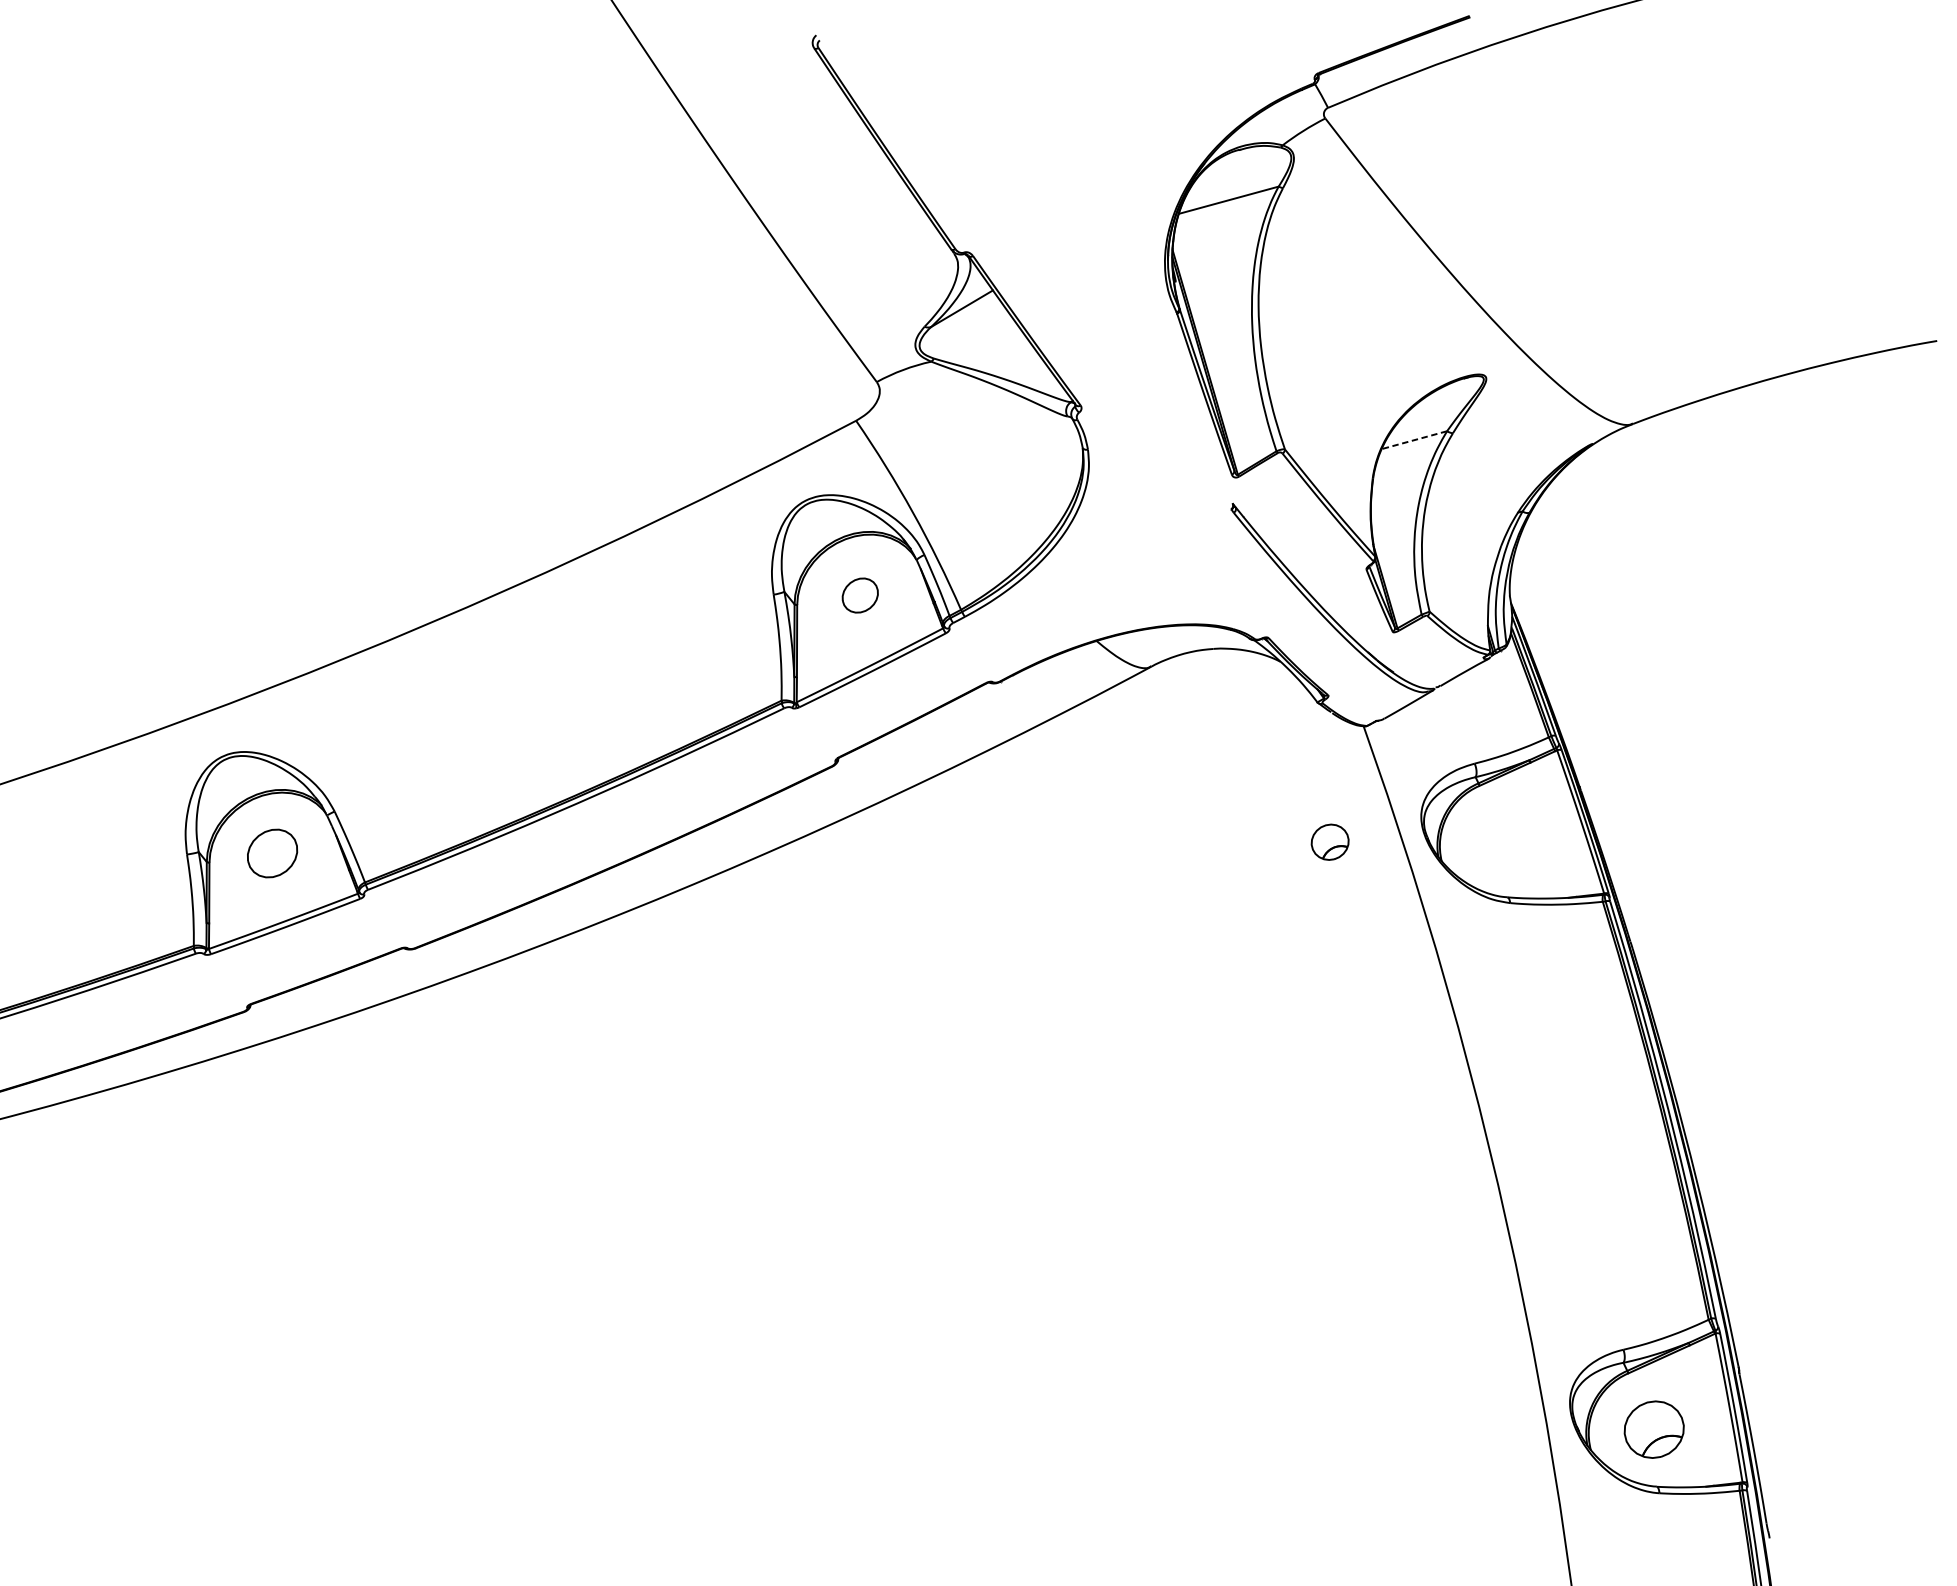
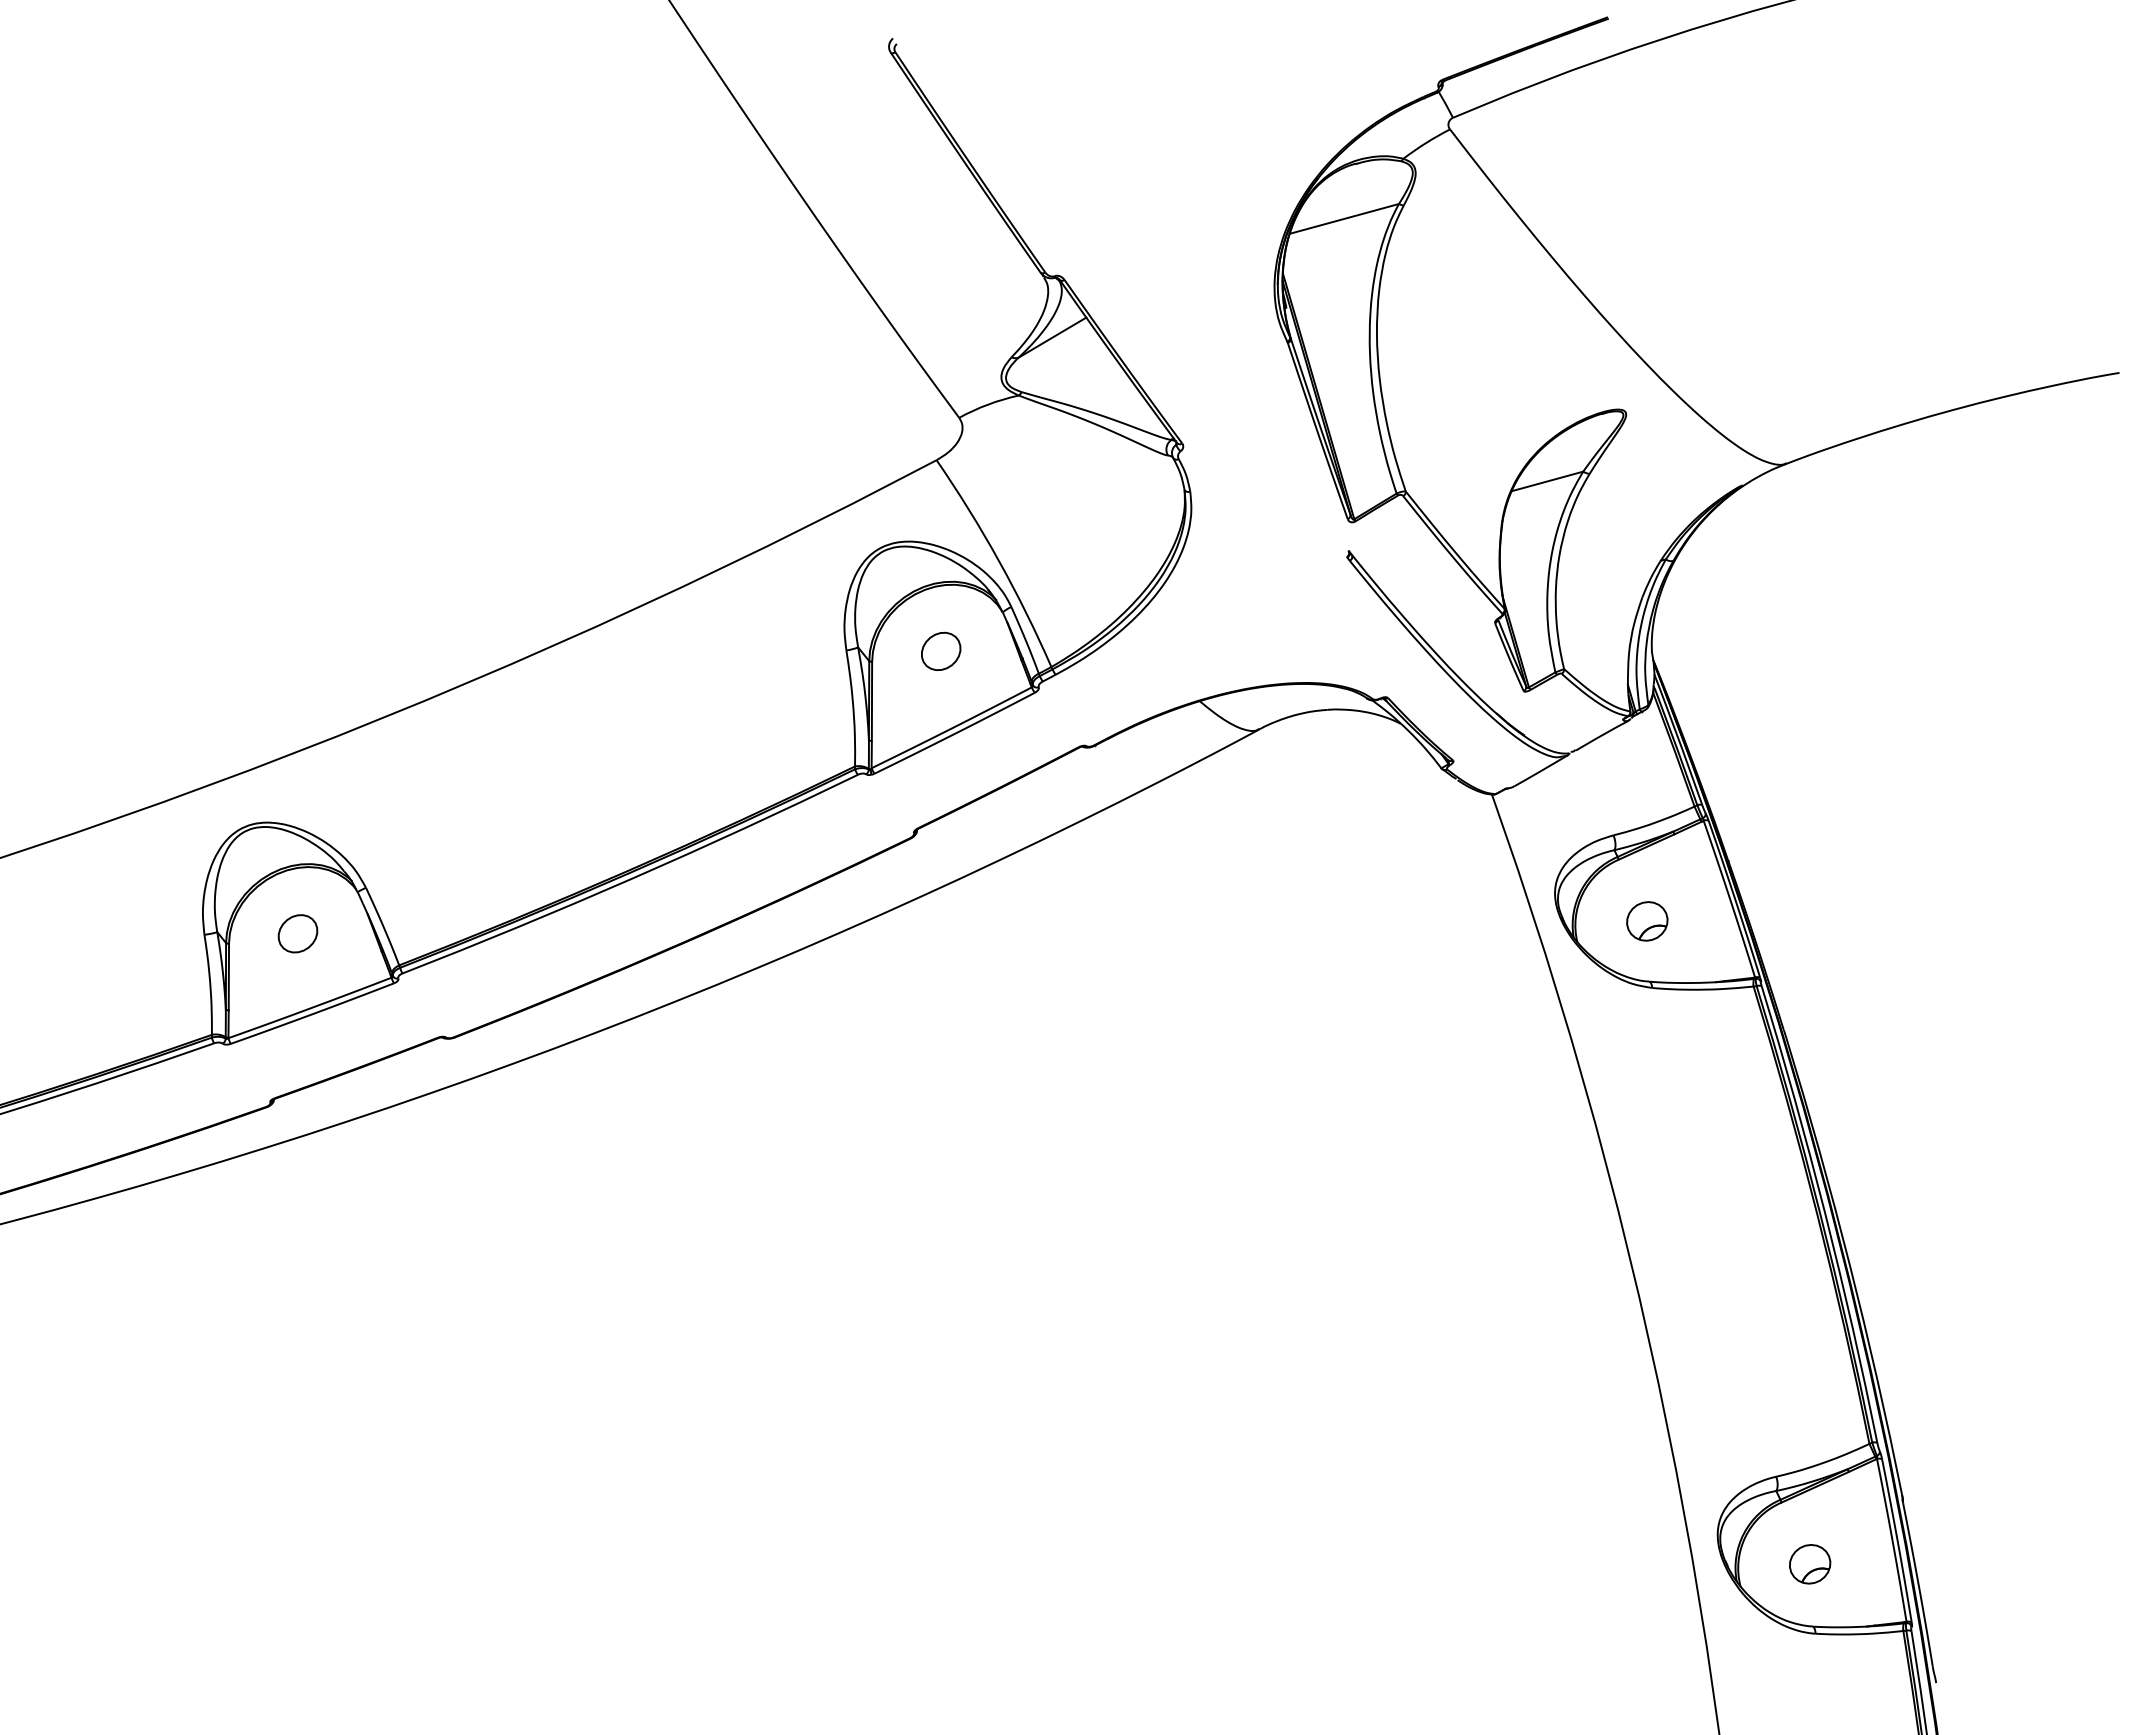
line: (1414, 440) -> (1547, 481), dashed -> solid
part: (1330, 842) -> (1647, 921), moved
part: (272, 853) -> (297, 933), size x0.71
part: (1654, 1429) -> (1810, 1564), size x0.62

